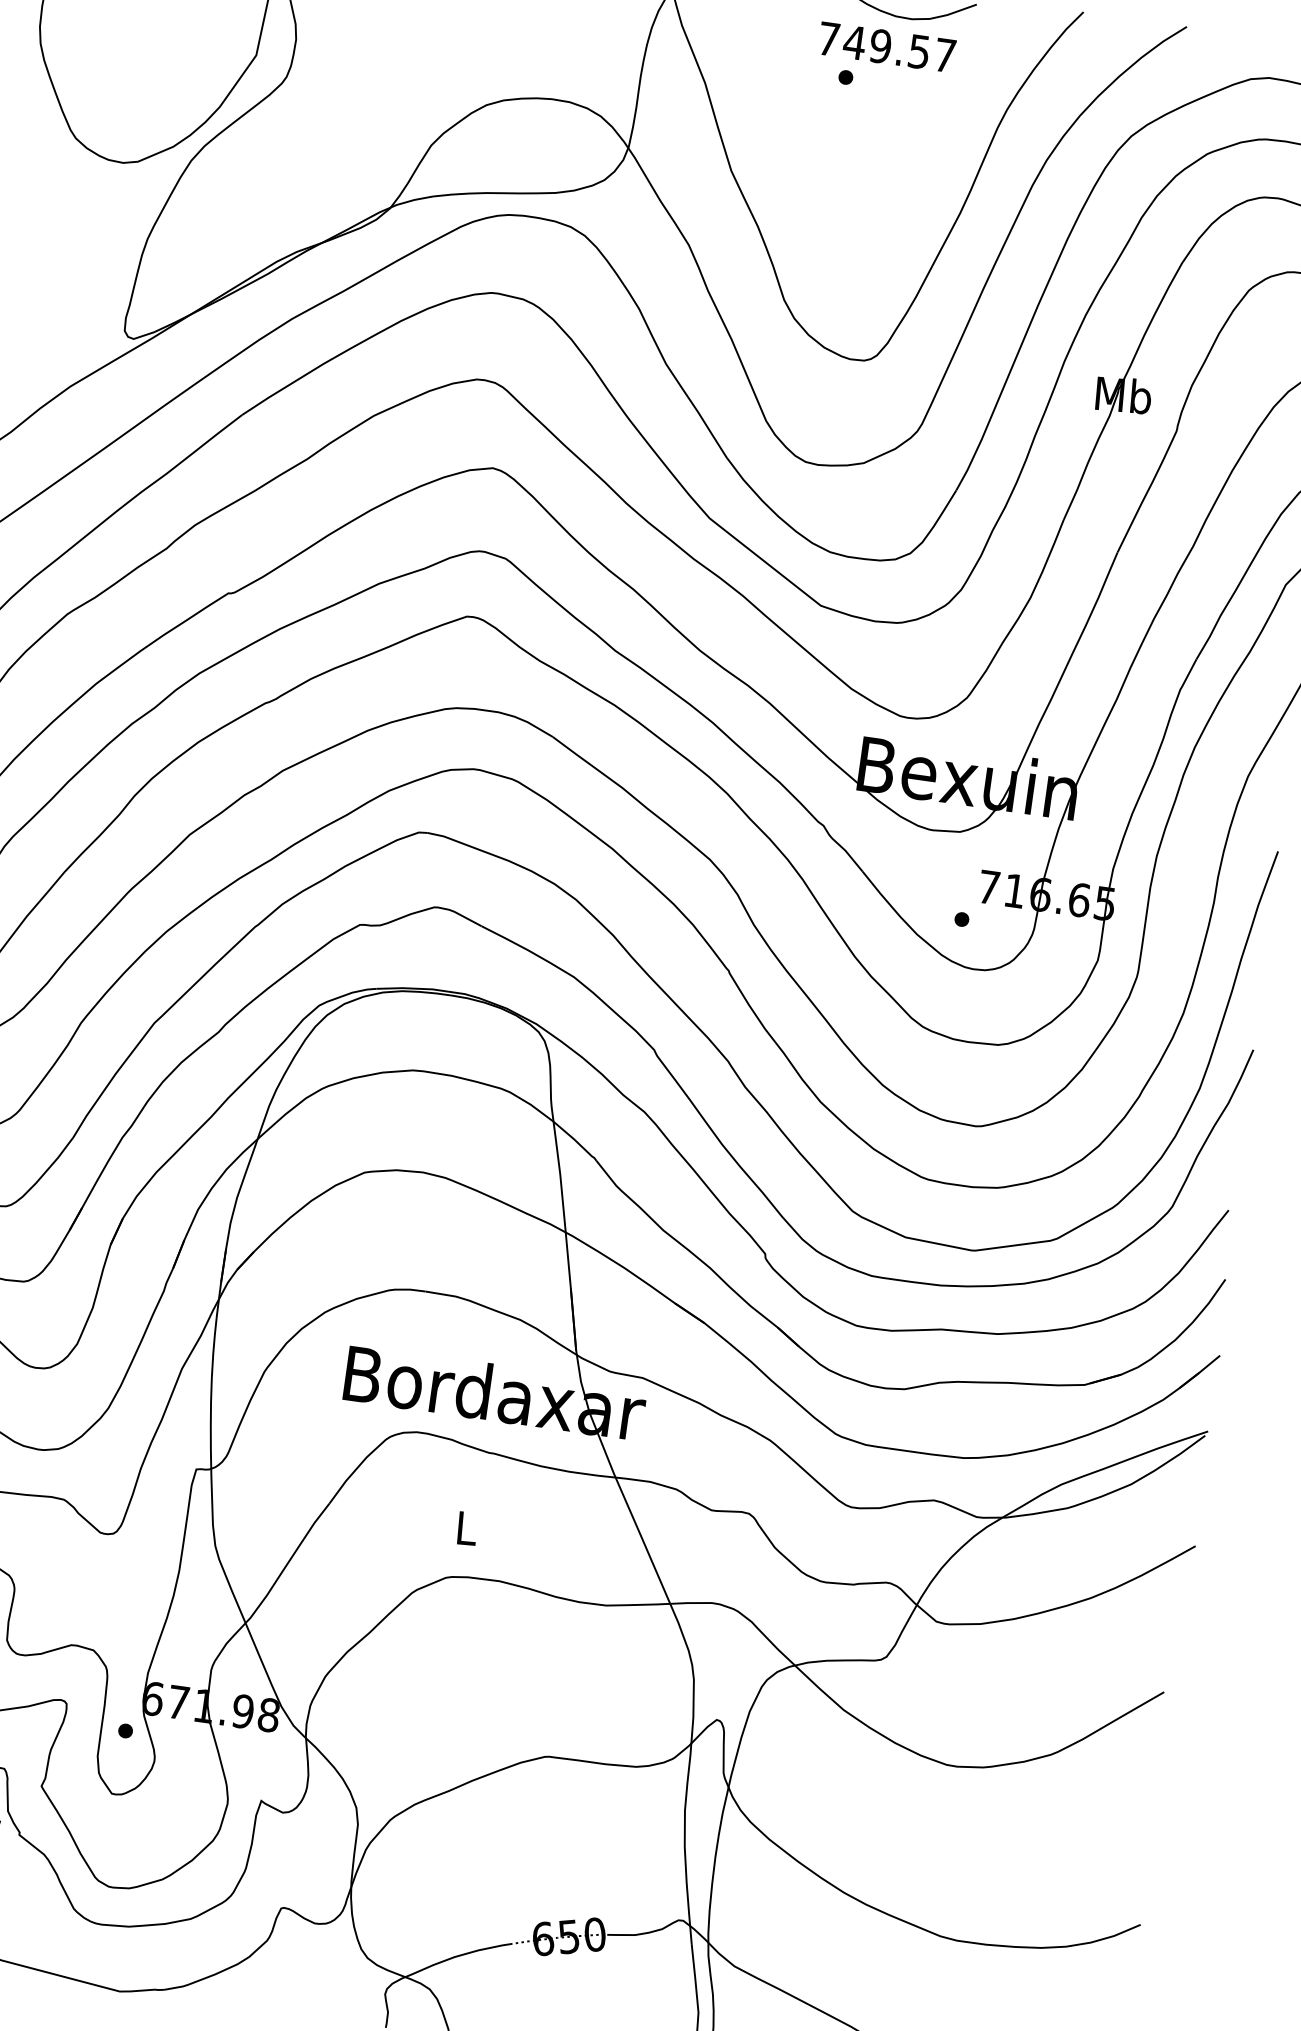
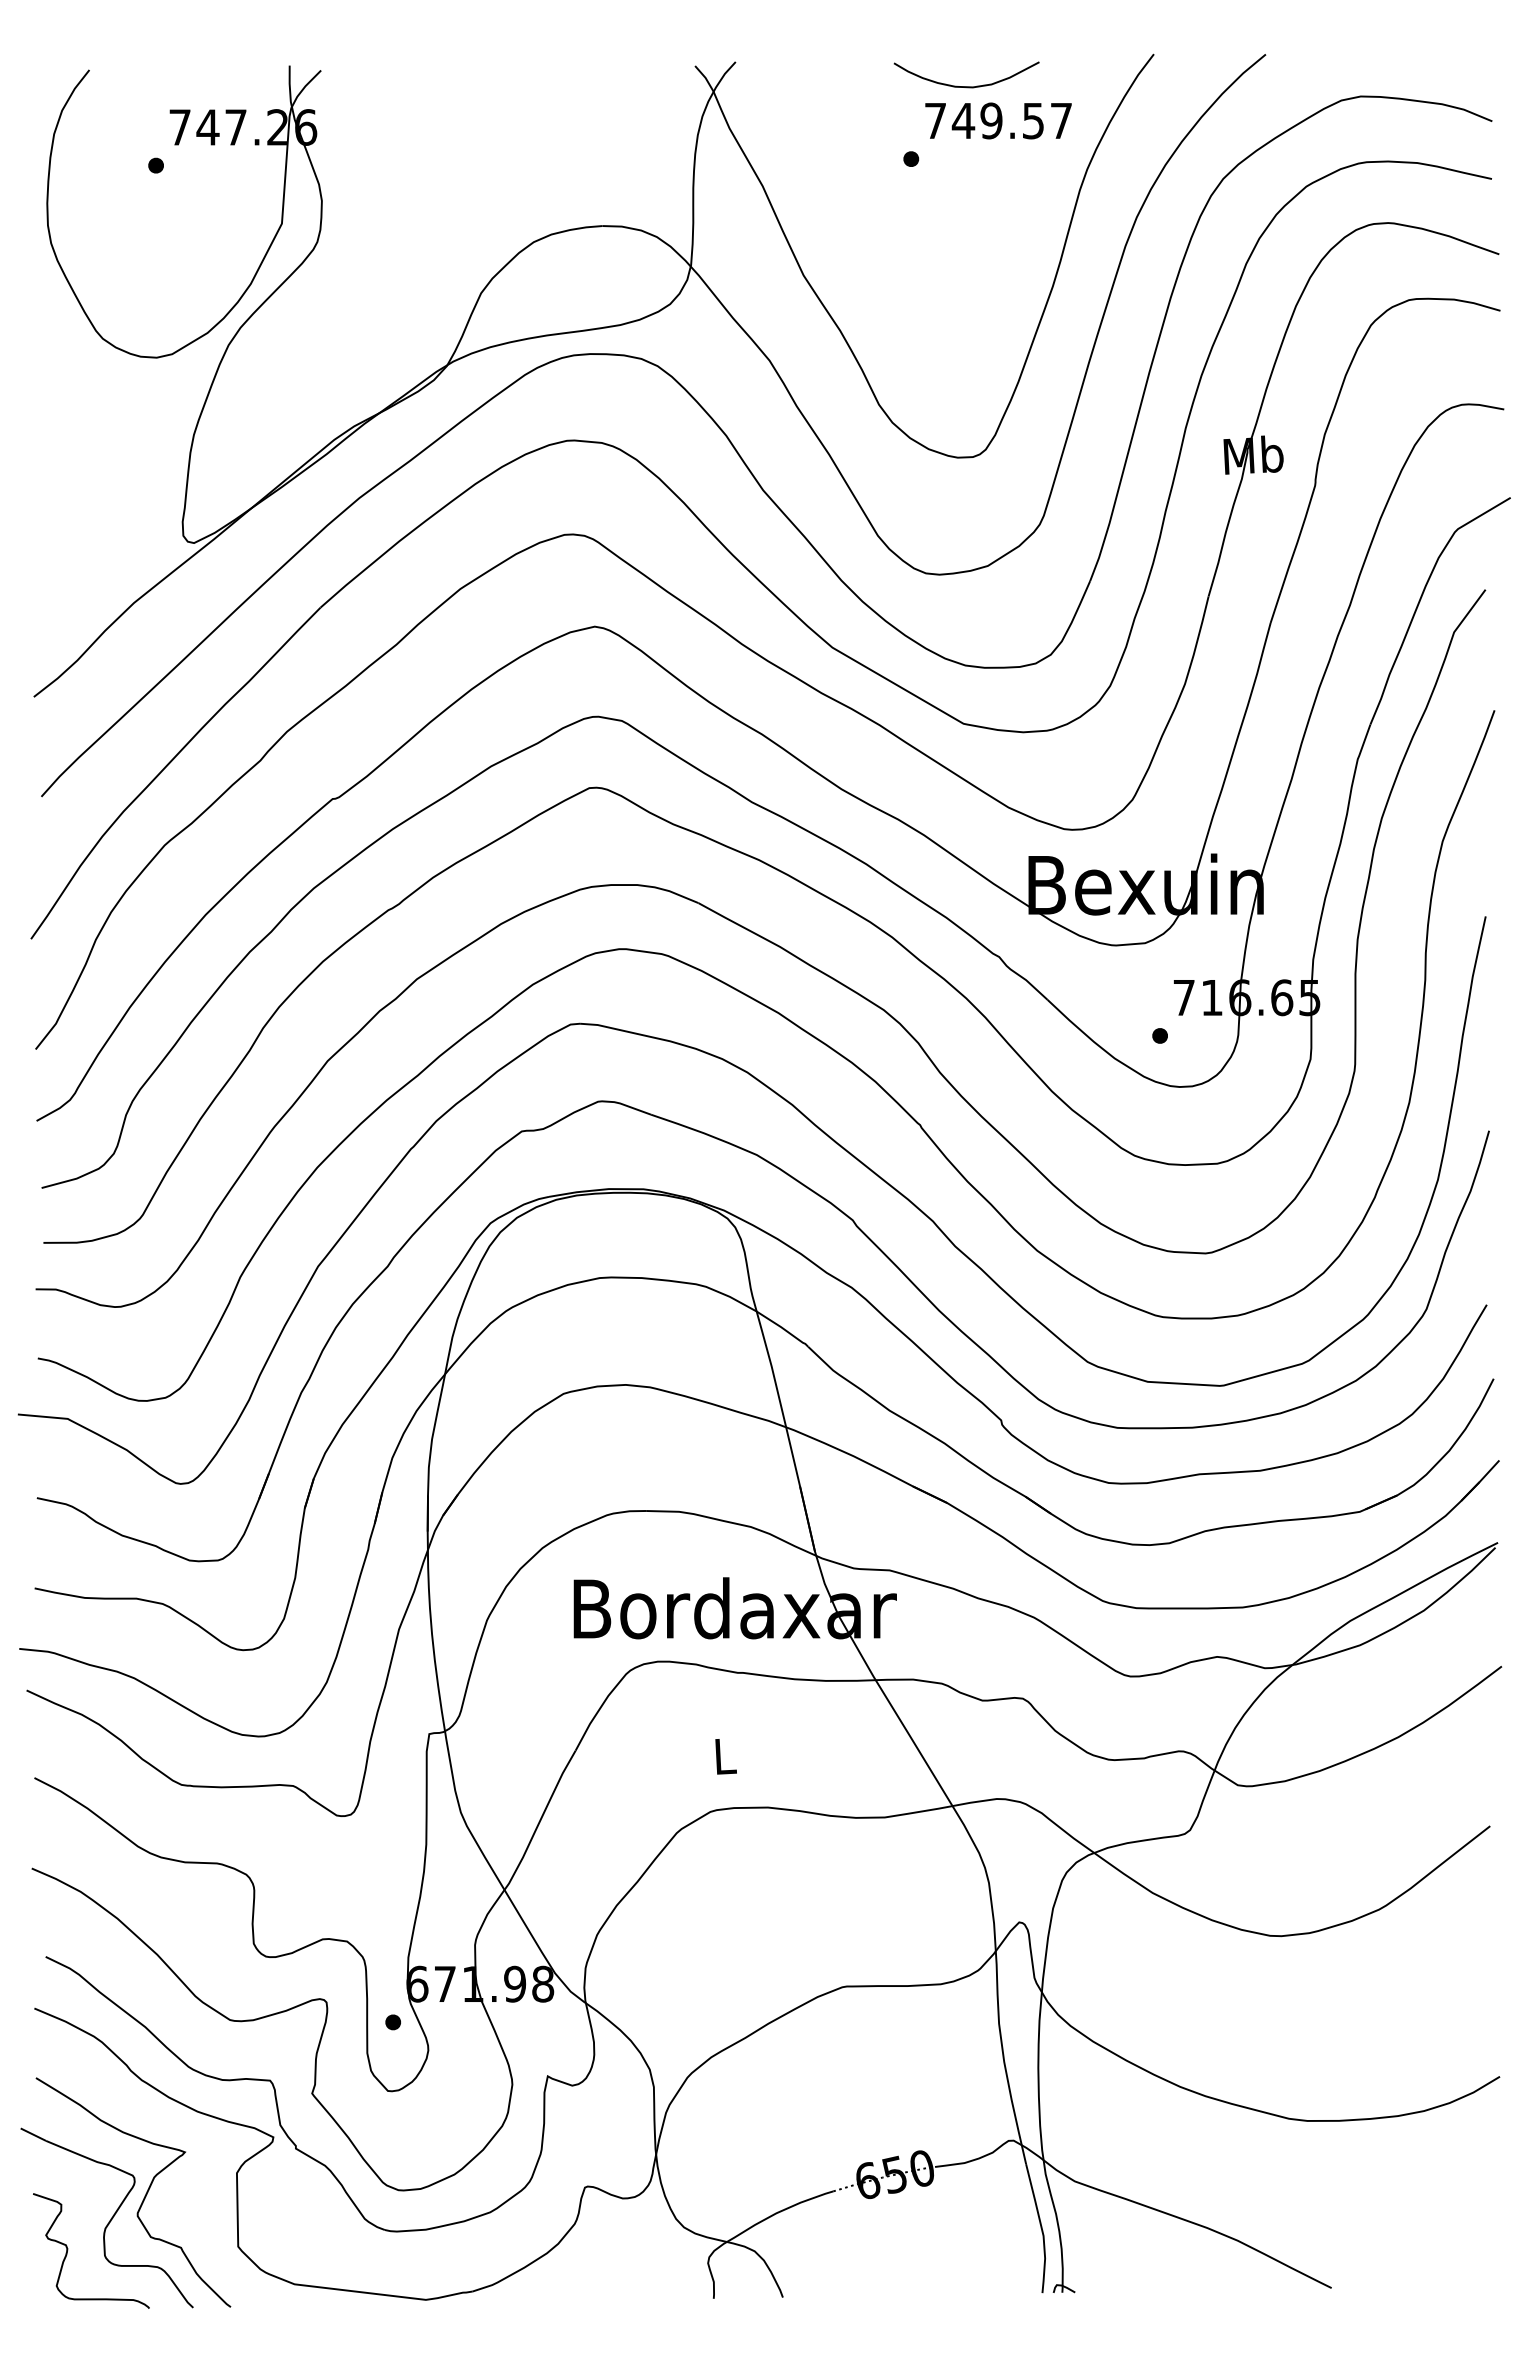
text: (887, 46) -> (998, 120), moved

